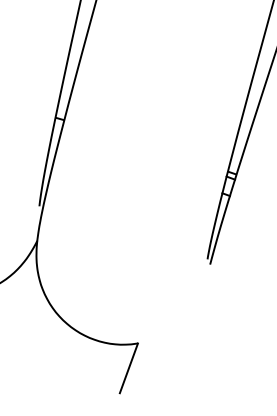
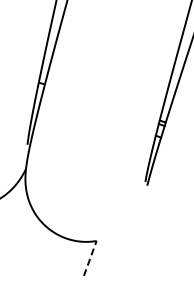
line: (129, 368) -> (90, 258), solid -> dashed

